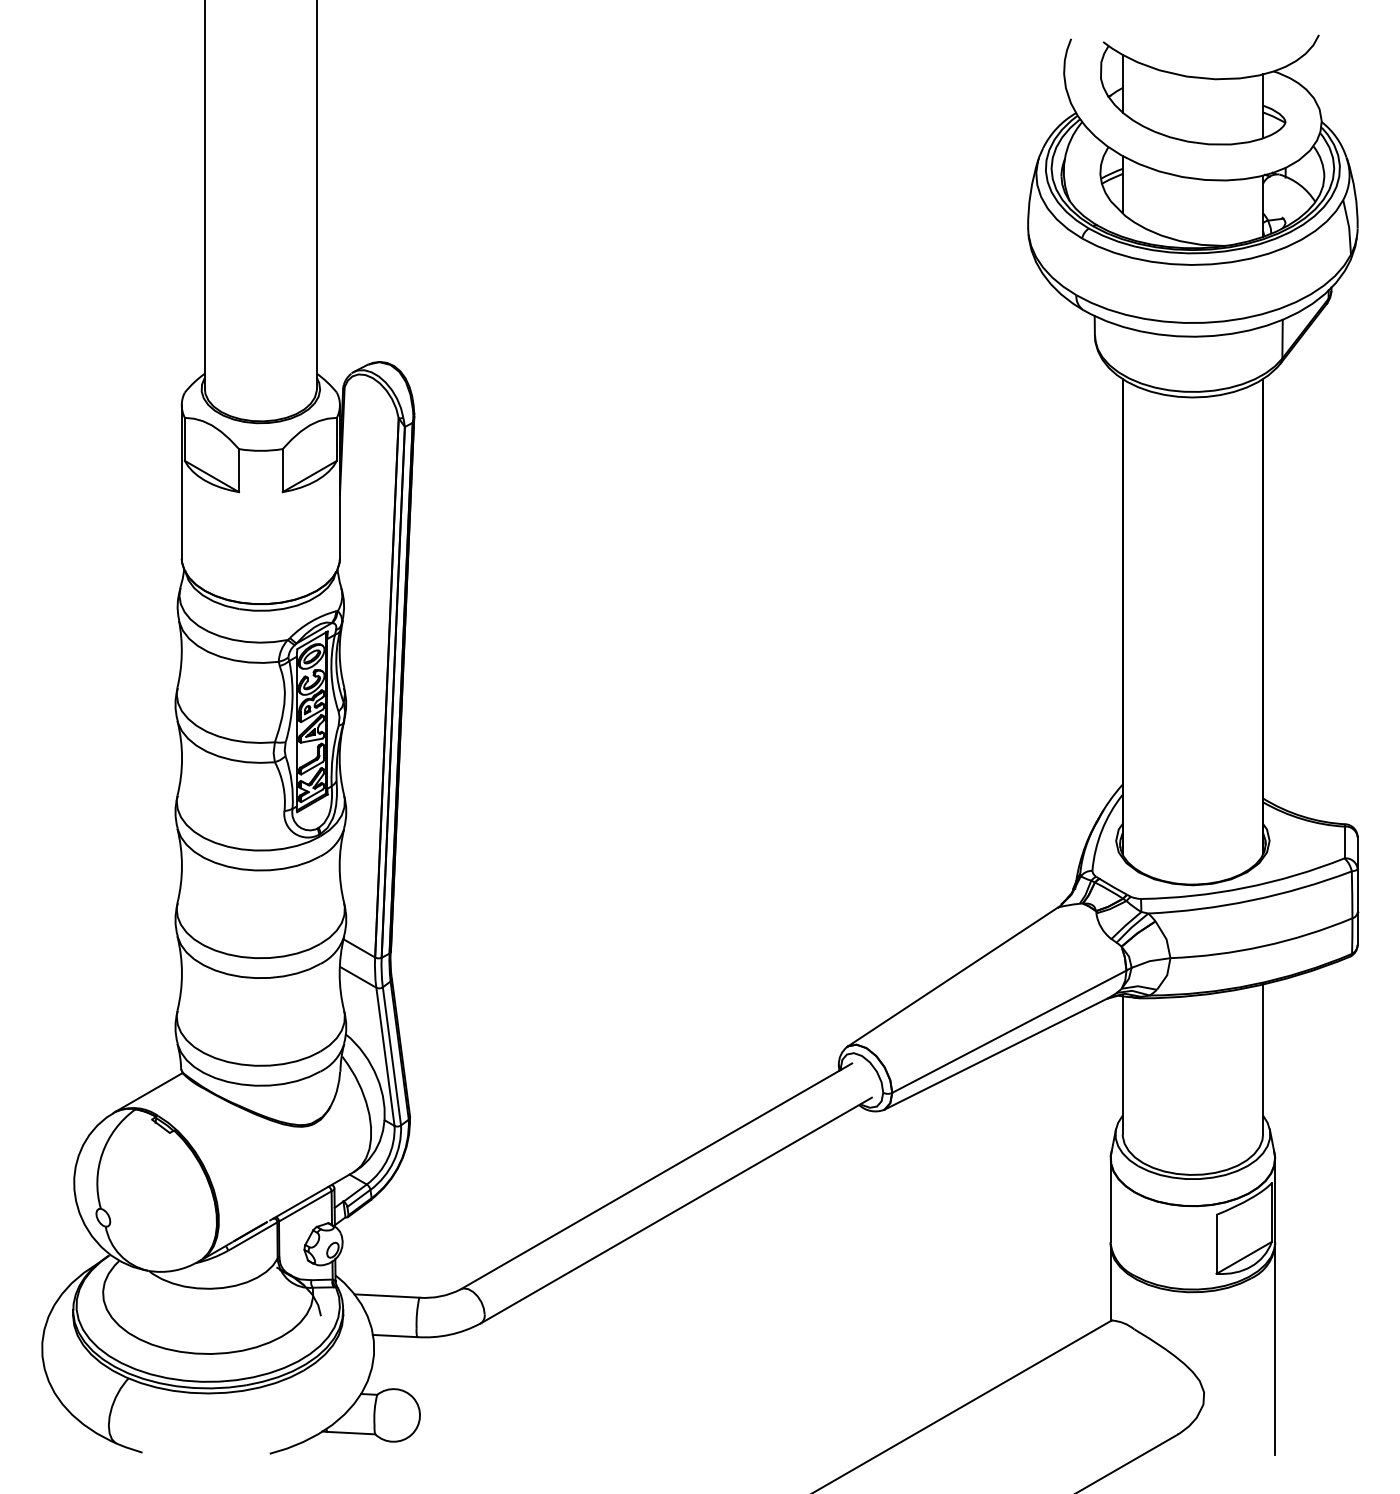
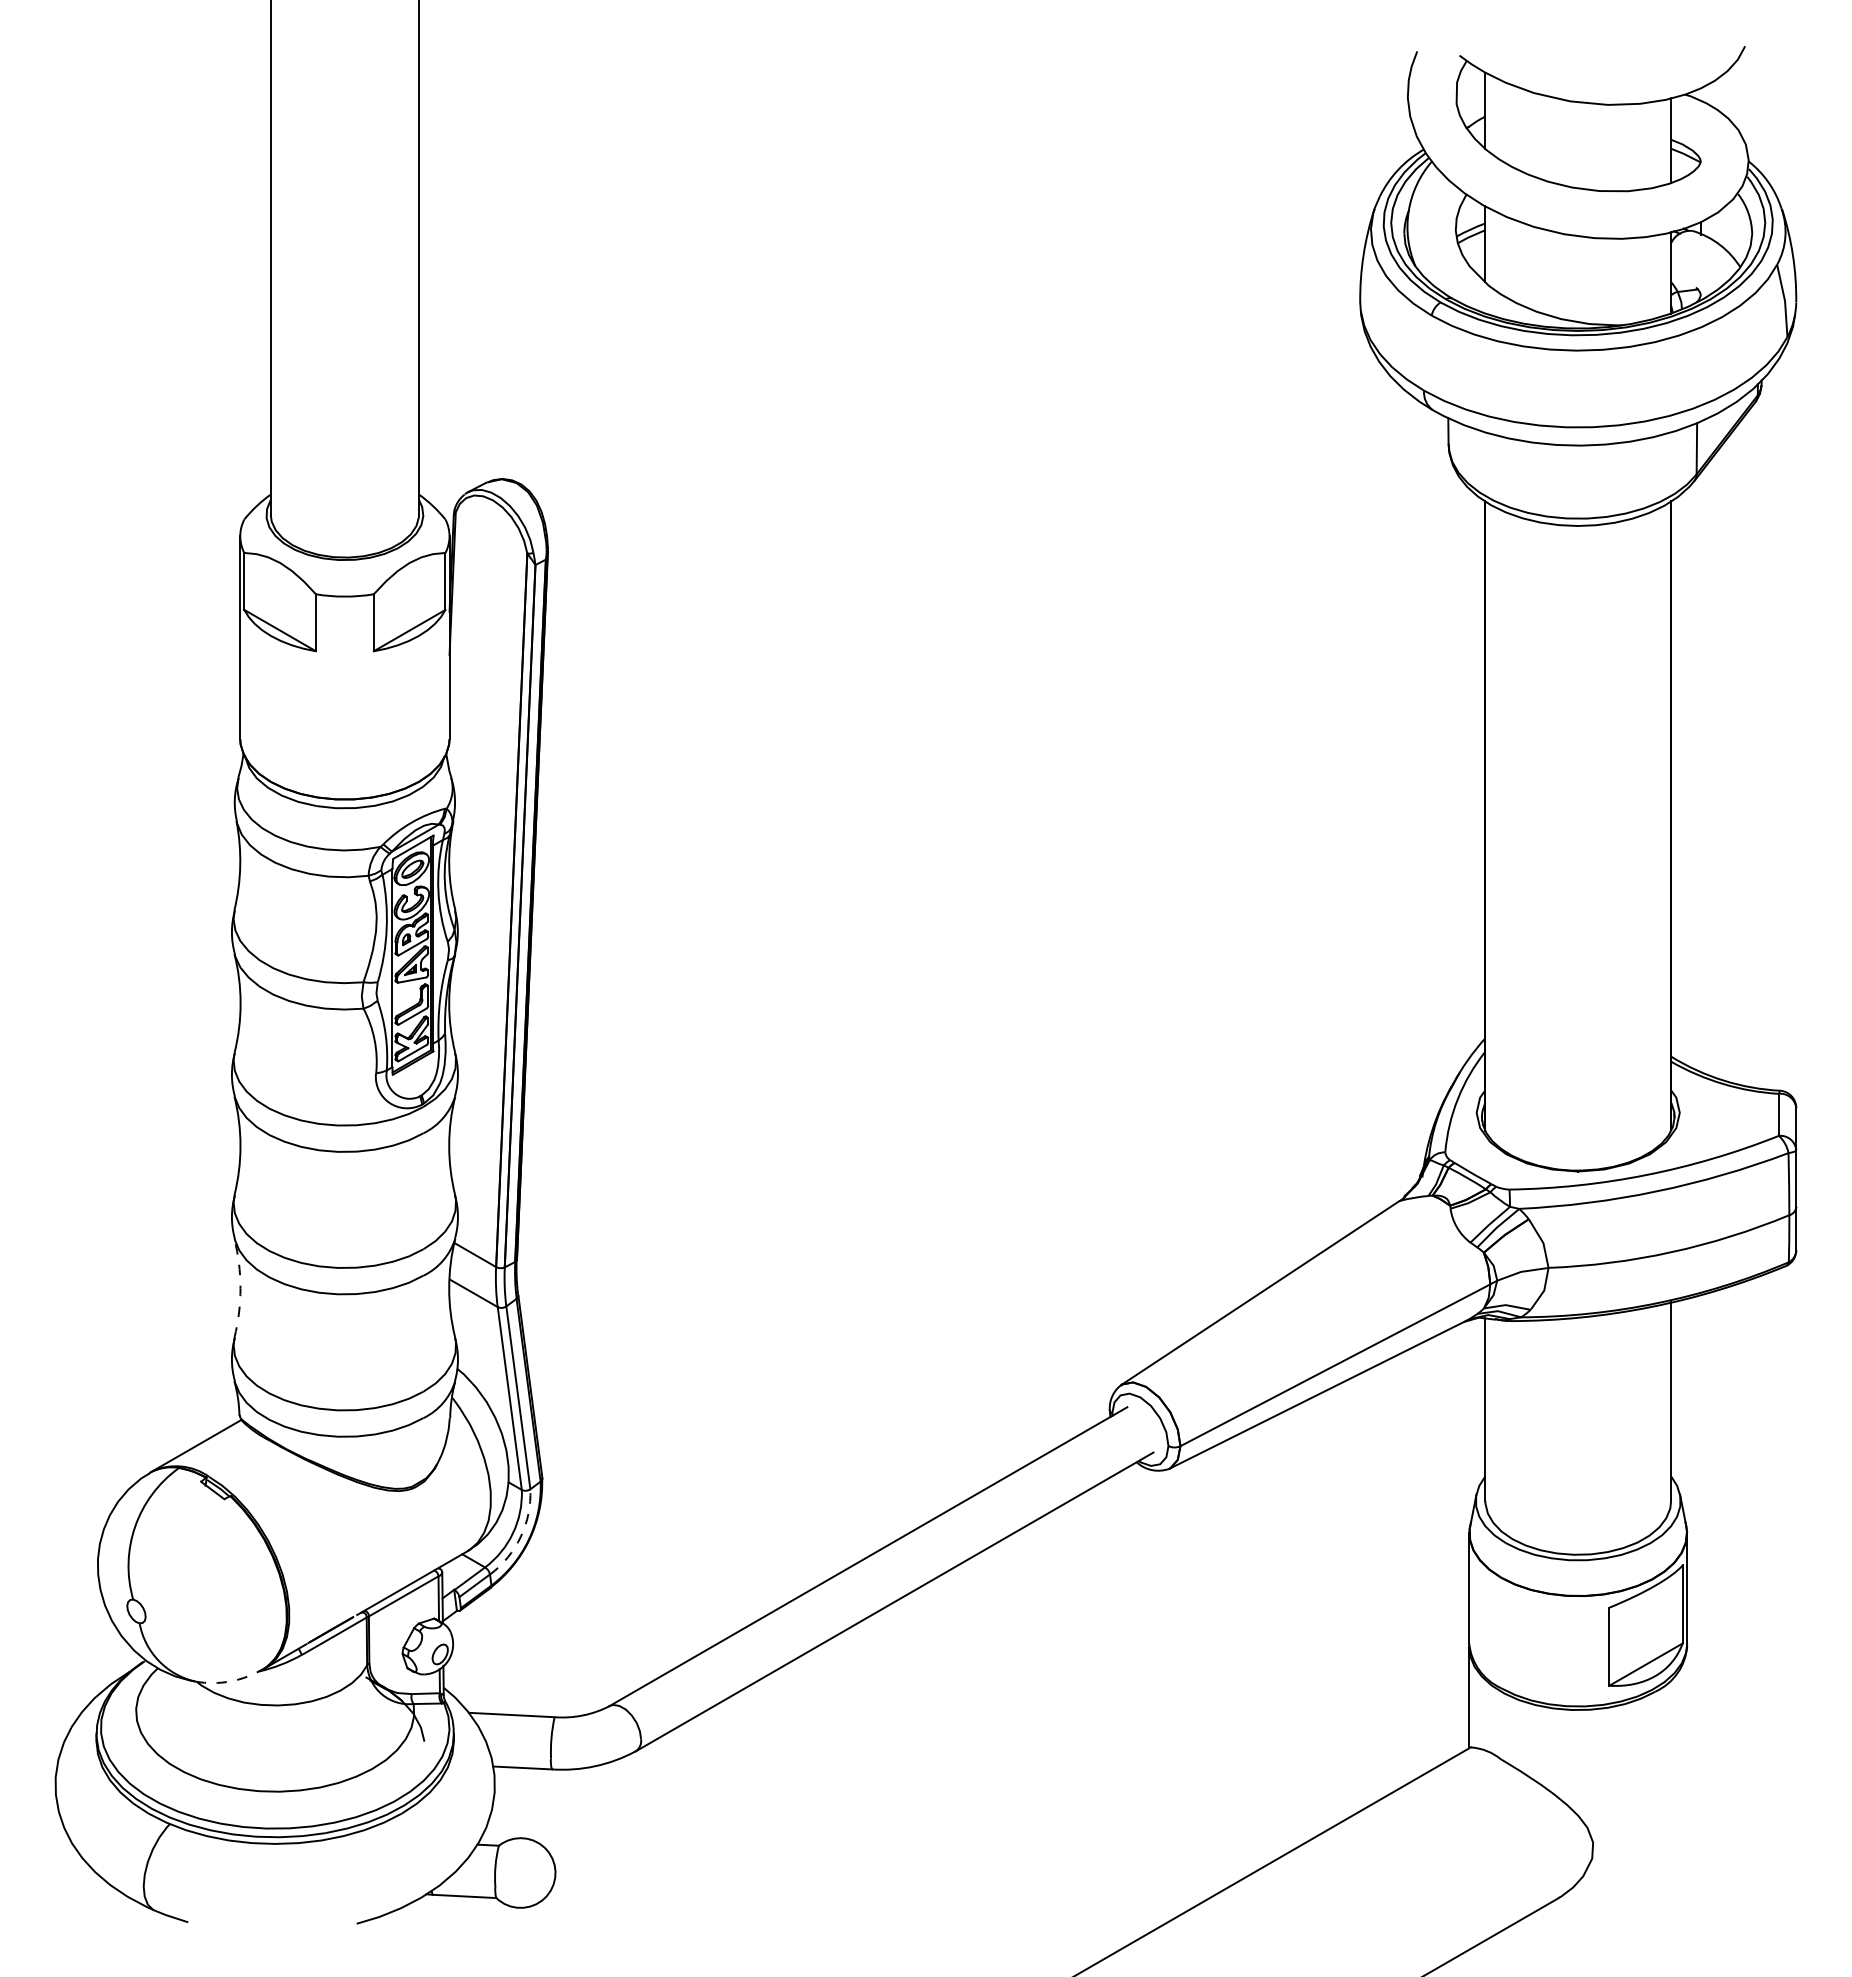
arc: (181, 973) -> (240, 1288), solid -> dashed
arc: (393, 1161) -> (520, 1536), solid -> dashed
arc: (174, 1270) -> (230, 1681), solid -> dashed
line: (1275, 1349) -> (1687, 1785), removed

